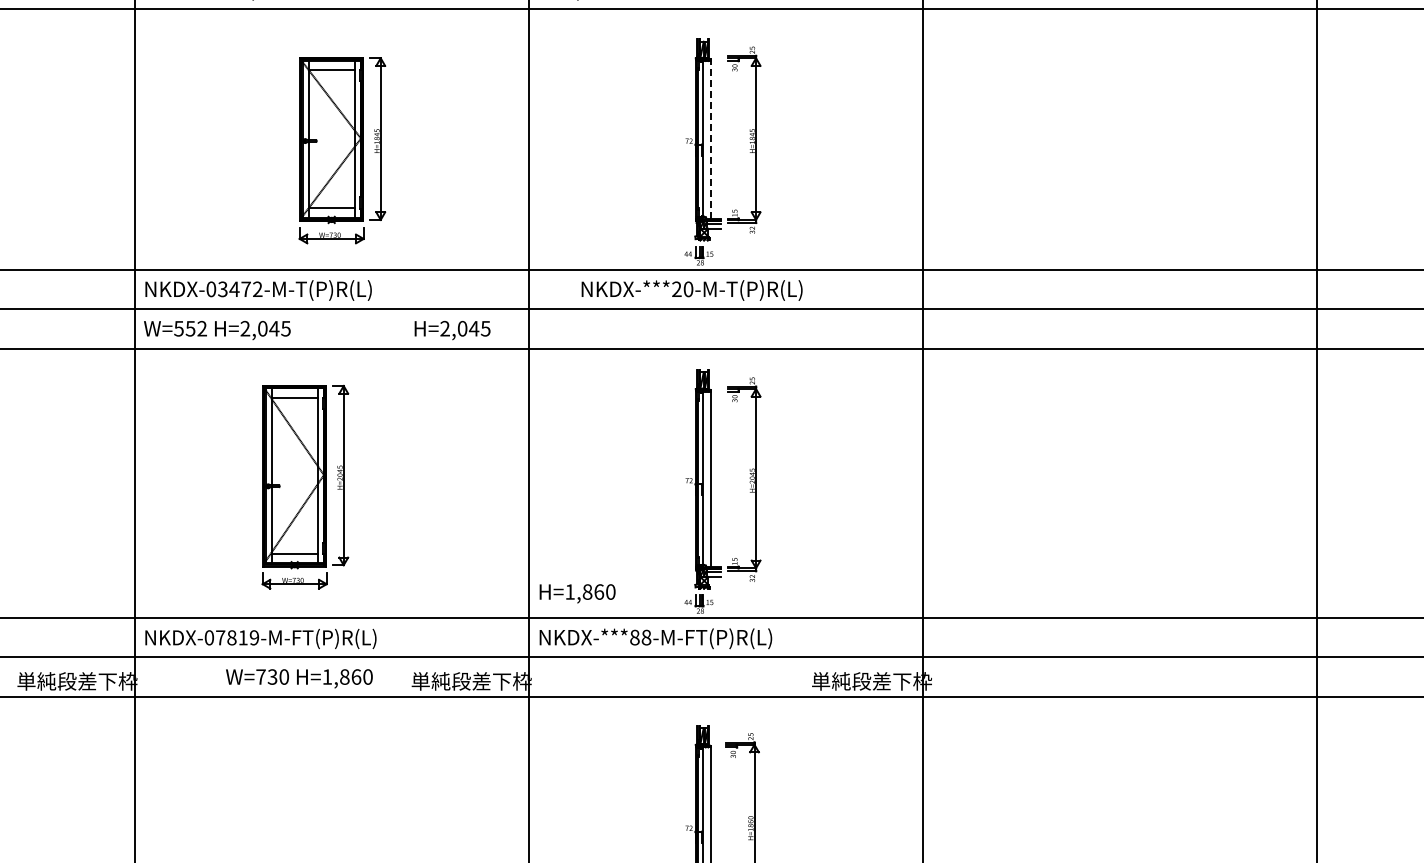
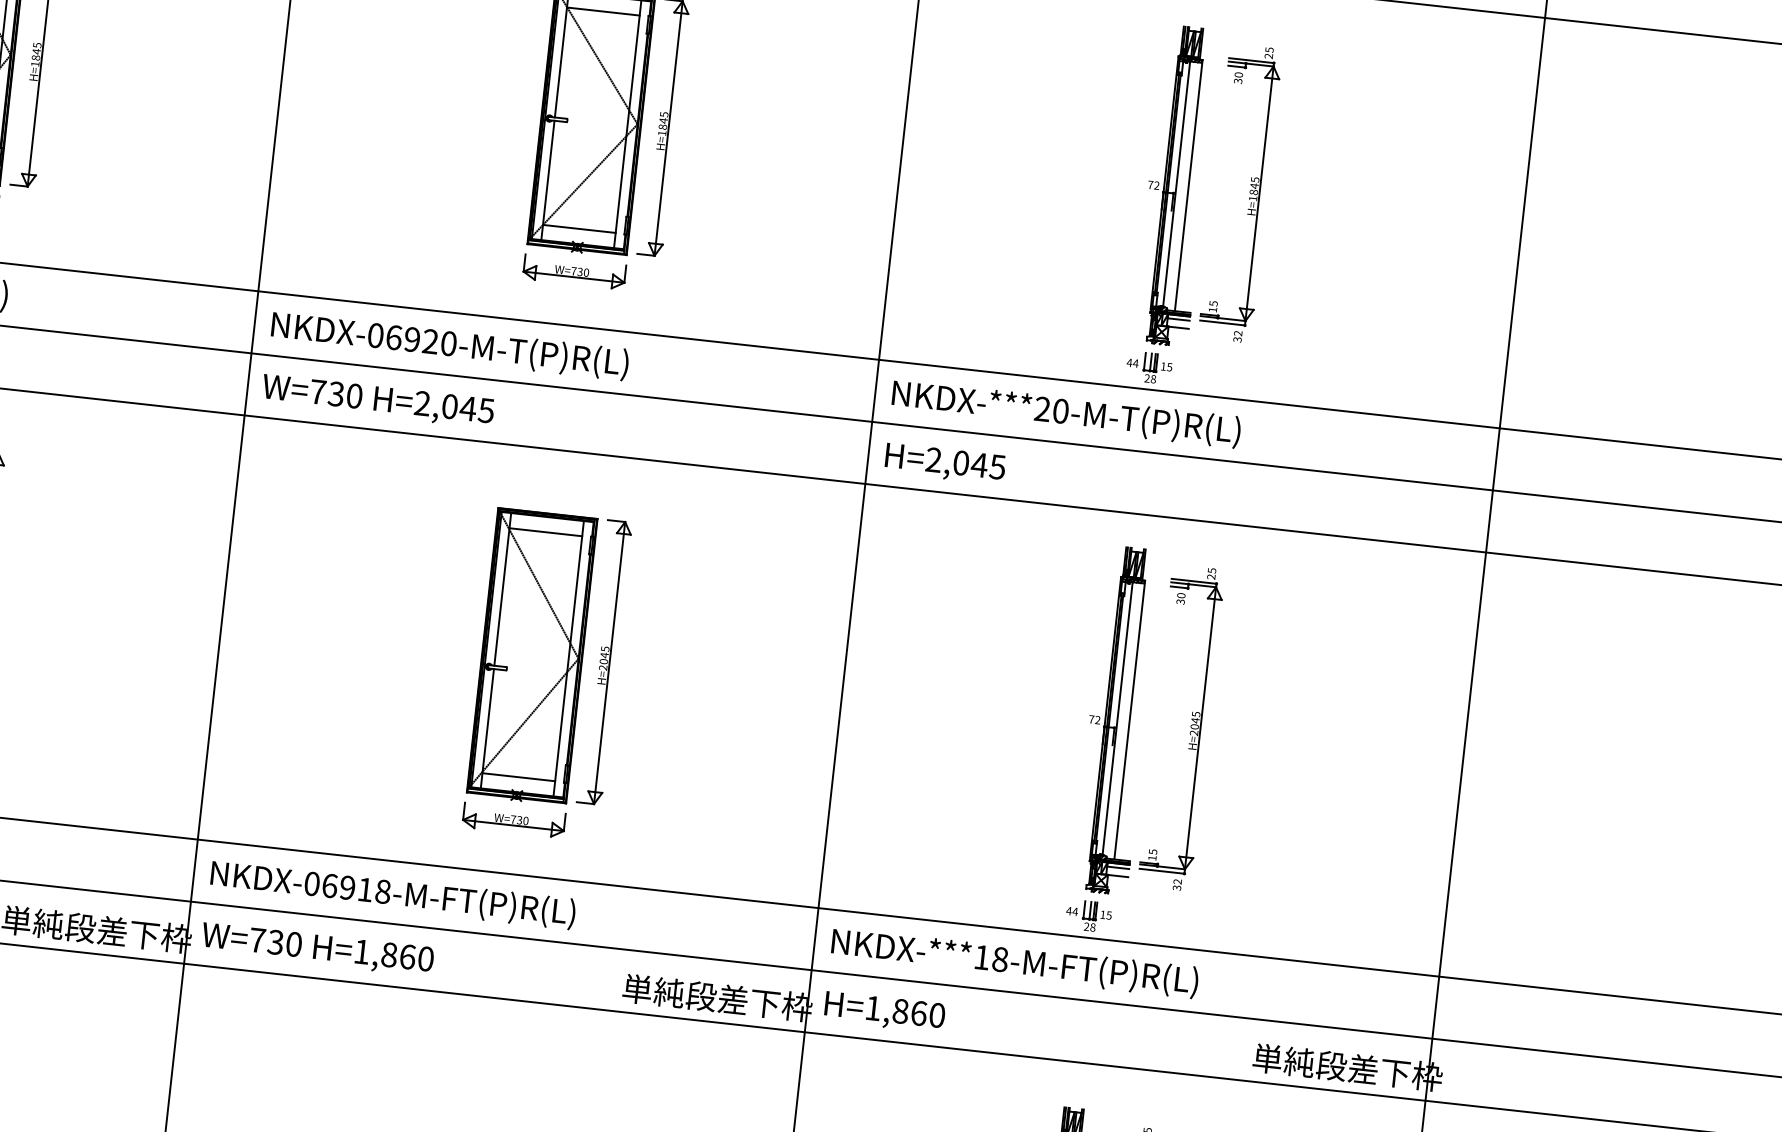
line: (711, 138) -> (1189, 185), dashed -> solid
text: (240, 289) -> (421, 340), NKDX-03472-M-T(P)R(L) -> NKDX-06920-M-T(P)R(L)
text: (691, 290) -> (1065, 413), moved
text: (190, 328) -> (336, 393), W=552 -> W=730
text: (452, 330) -> (945, 464), moved
part: (305, 486) -> (547, 673), moved
text: (577, 593) -> (884, 1011), moved
text: (237, 637) -> (356, 888), NKDX-07819-M-FT(P)R(L) -> NKDX-06918-M-FT(P)R(L)
text: (634, 637) -> (981, 957), NKDX-***88-M-FT(P)R(L) -> NKDX-***18-M-FT(P)R(L)
text: (299, 678) -> (317, 949), moved

